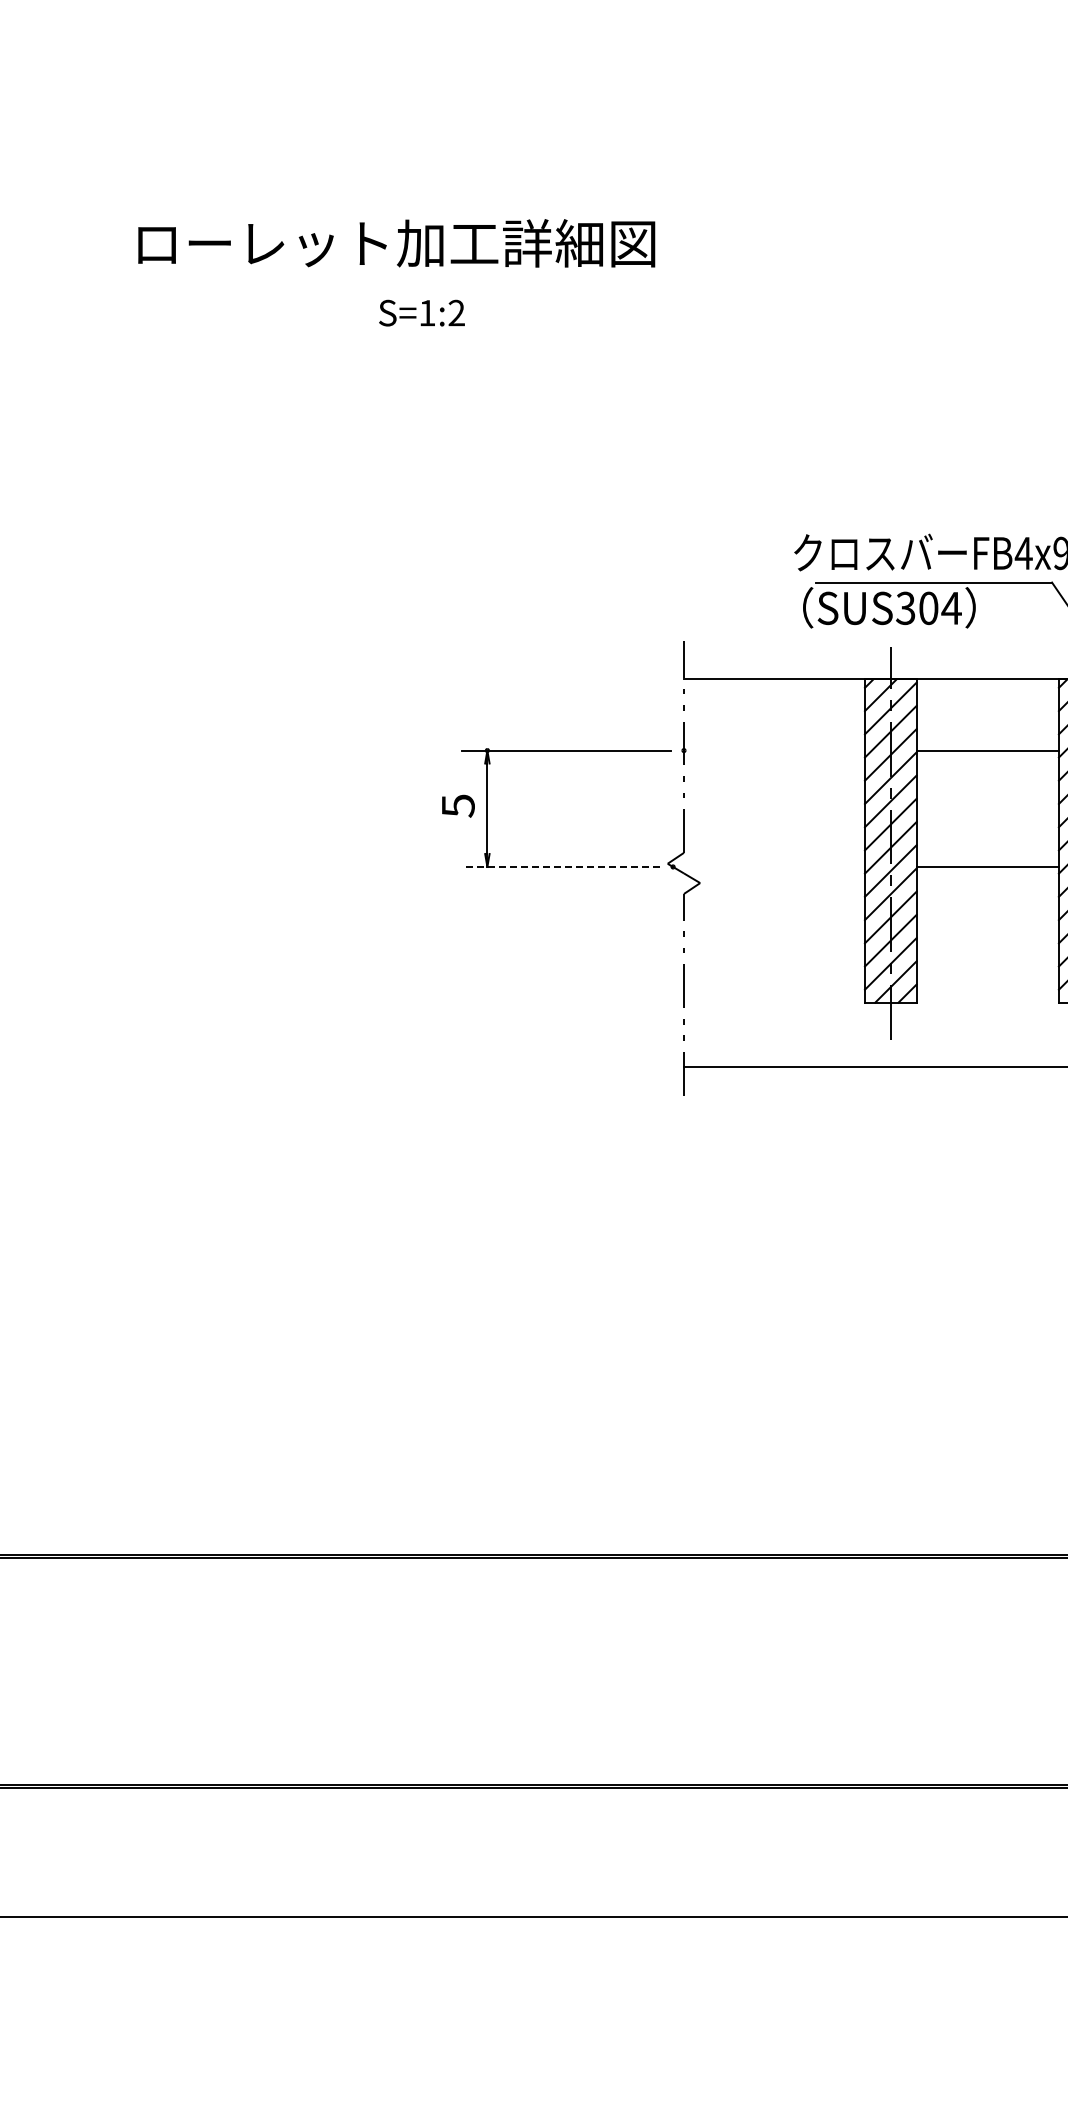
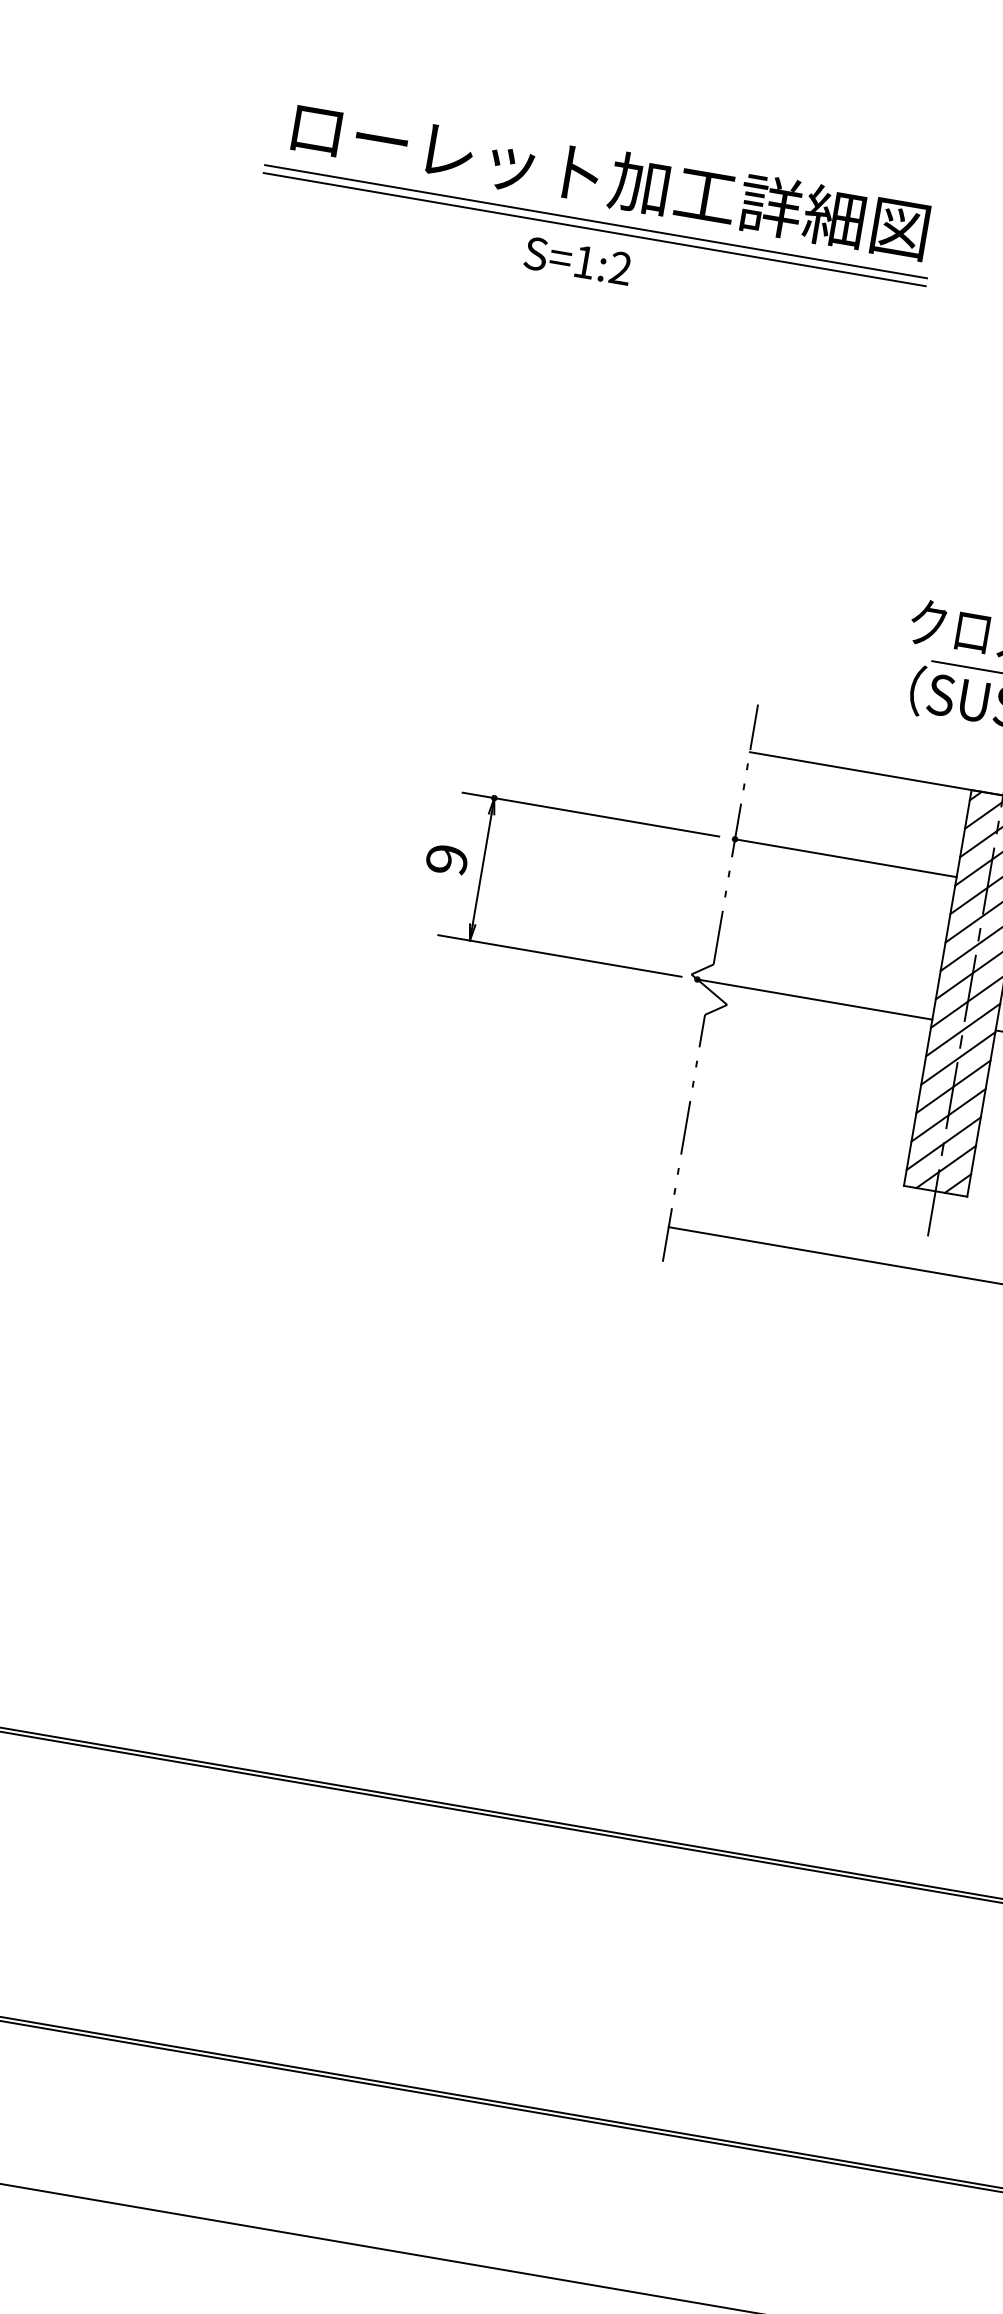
text: (396, 243) -> (610, 178), moved
line: (489, 279) -> (595, 221), added
line: (489, 285) -> (594, 229), added
text: (421, 312) -> (577, 260), moved
line: (773, 750) -> (844, 857), added
text: (457, 805) -> (446, 859), 5 -> 9
line: (560, 866) -> (559, 955), dashed -> solid
line: (768, 866) -> (814, 998), added

